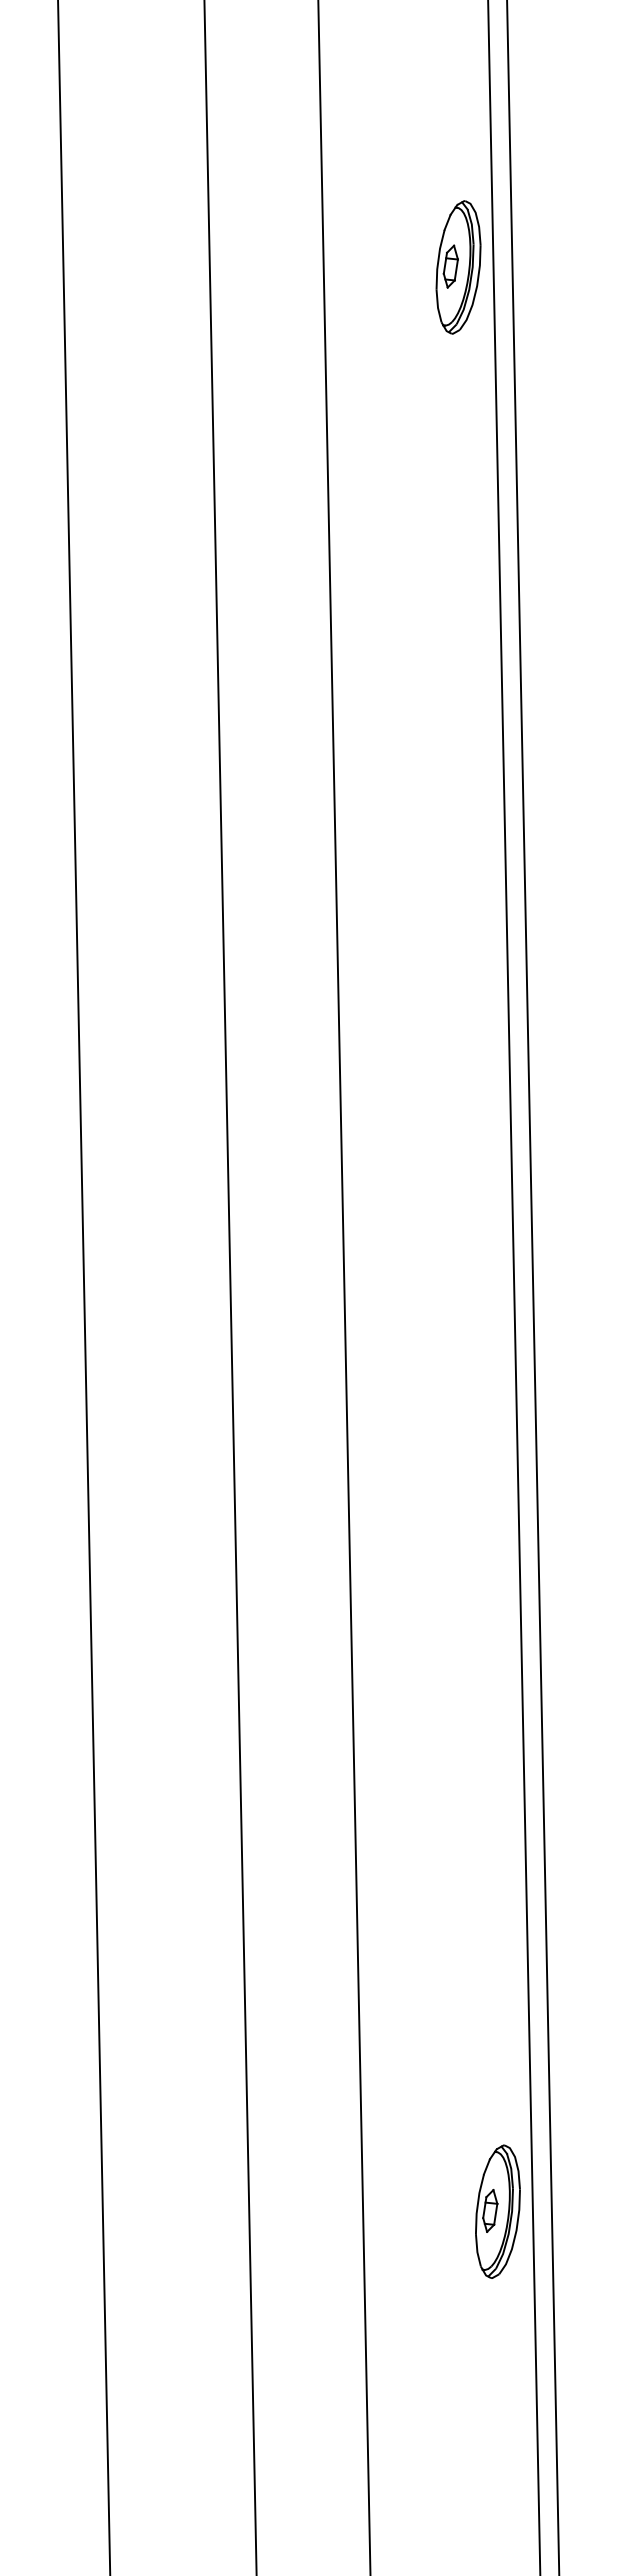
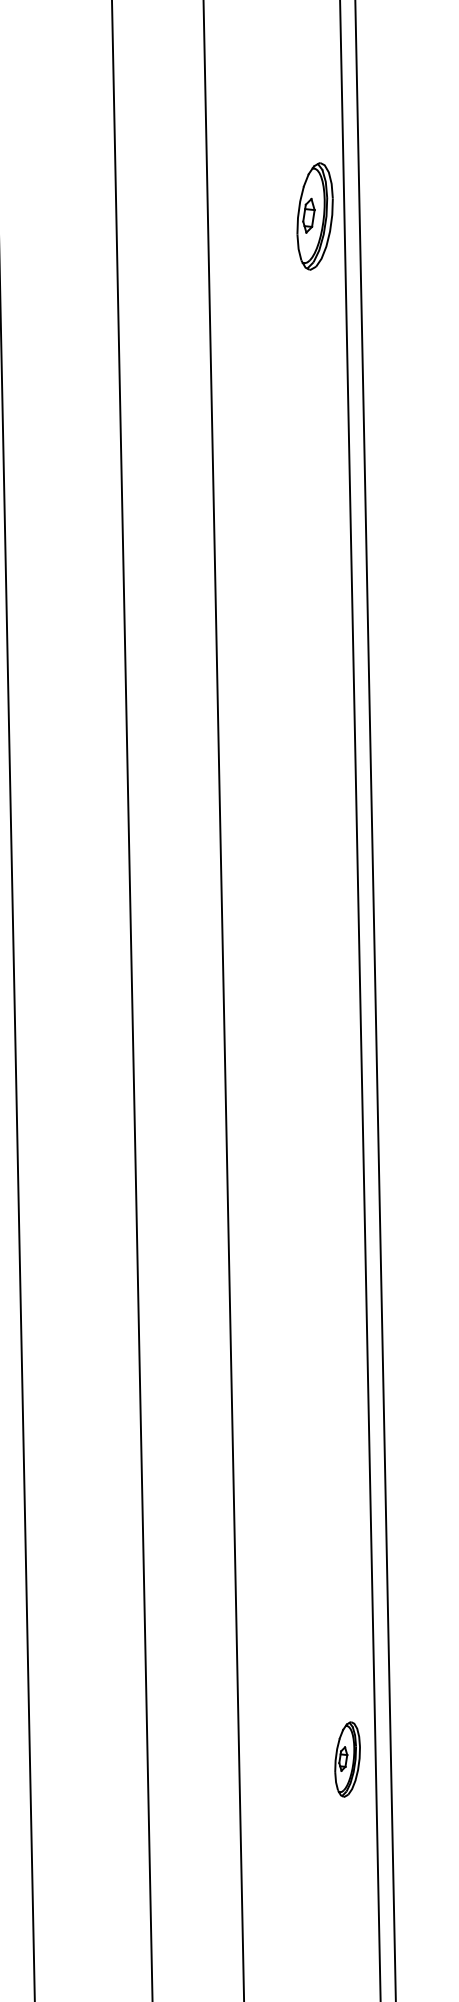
part: (458, 267) -> (315, 216), moved
part: (497, 2211) -> (347, 1759), size x0.7

